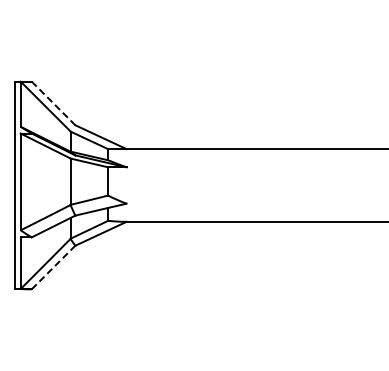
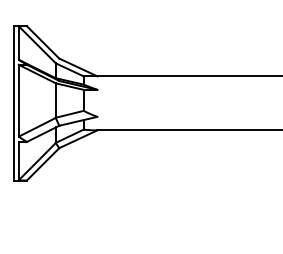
line: (53, 103) -> (43, 42), dashed -> solid
line: (53, 267) -> (43, 164), dashed -> solid

